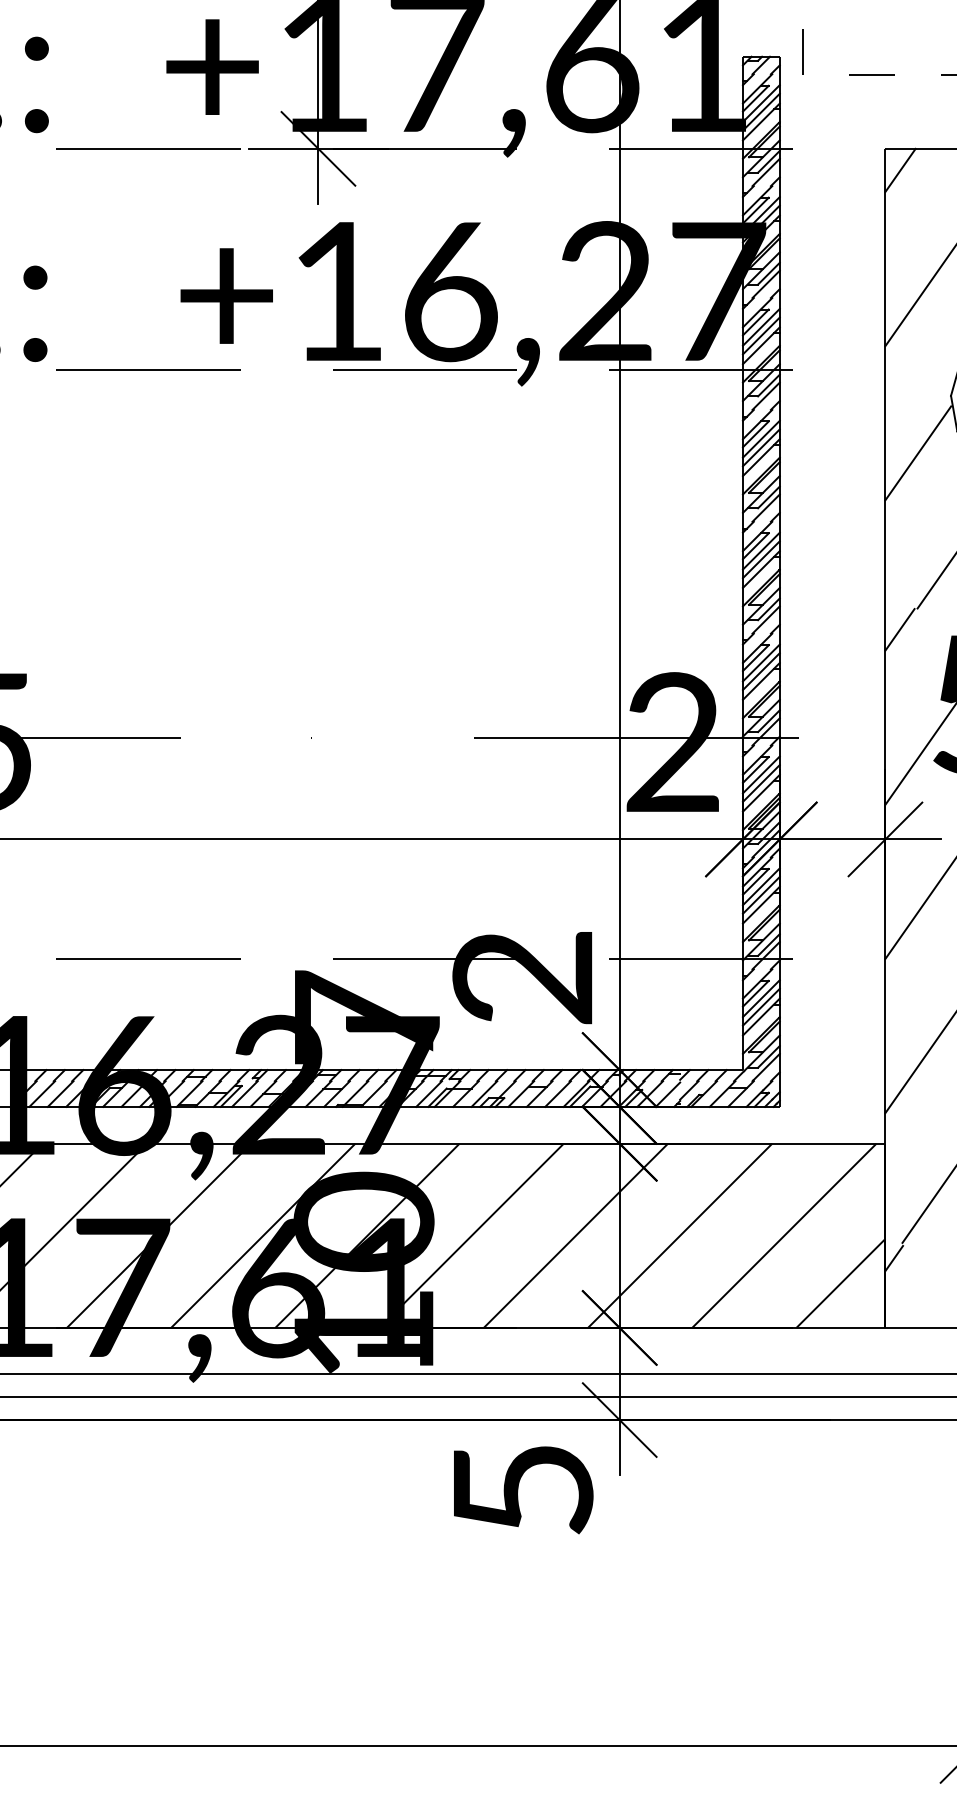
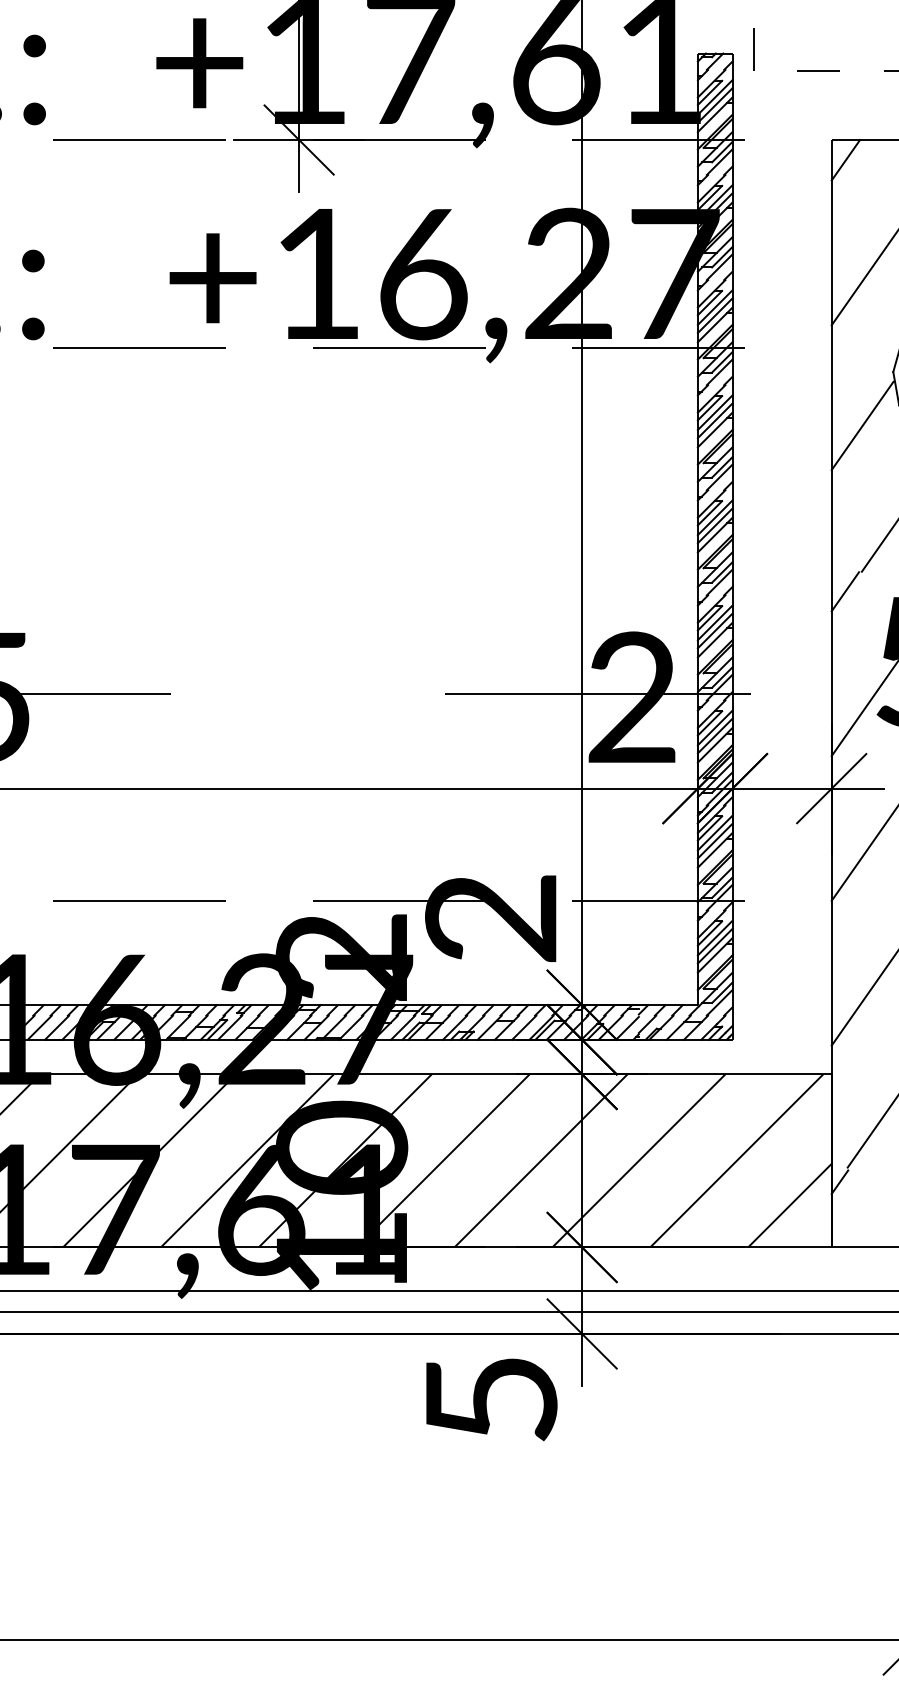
text: (363, 1017) -> (341, 955), 7 -> 2

